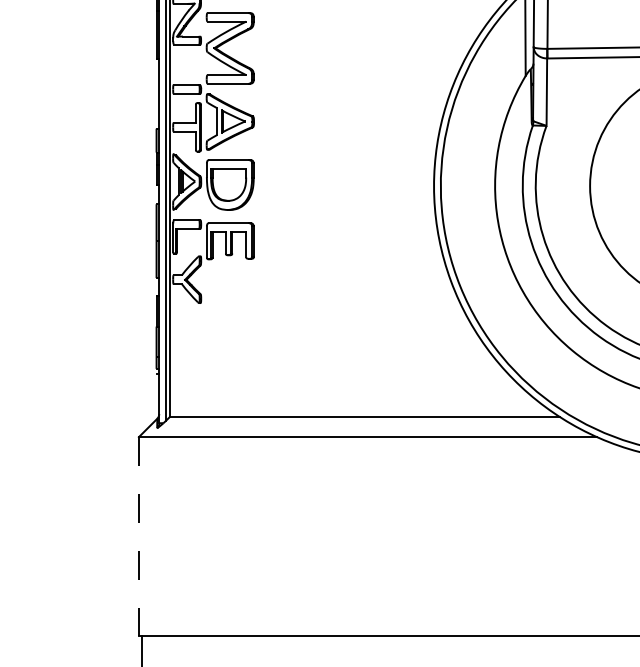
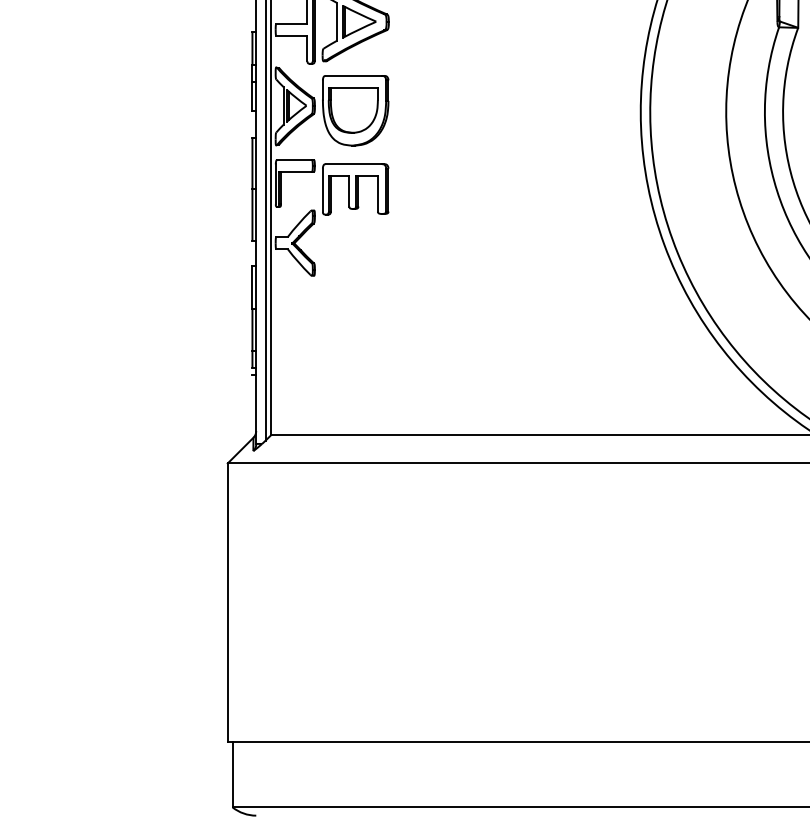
line: (138, 537) -> (227, 603), dashed -> solid

